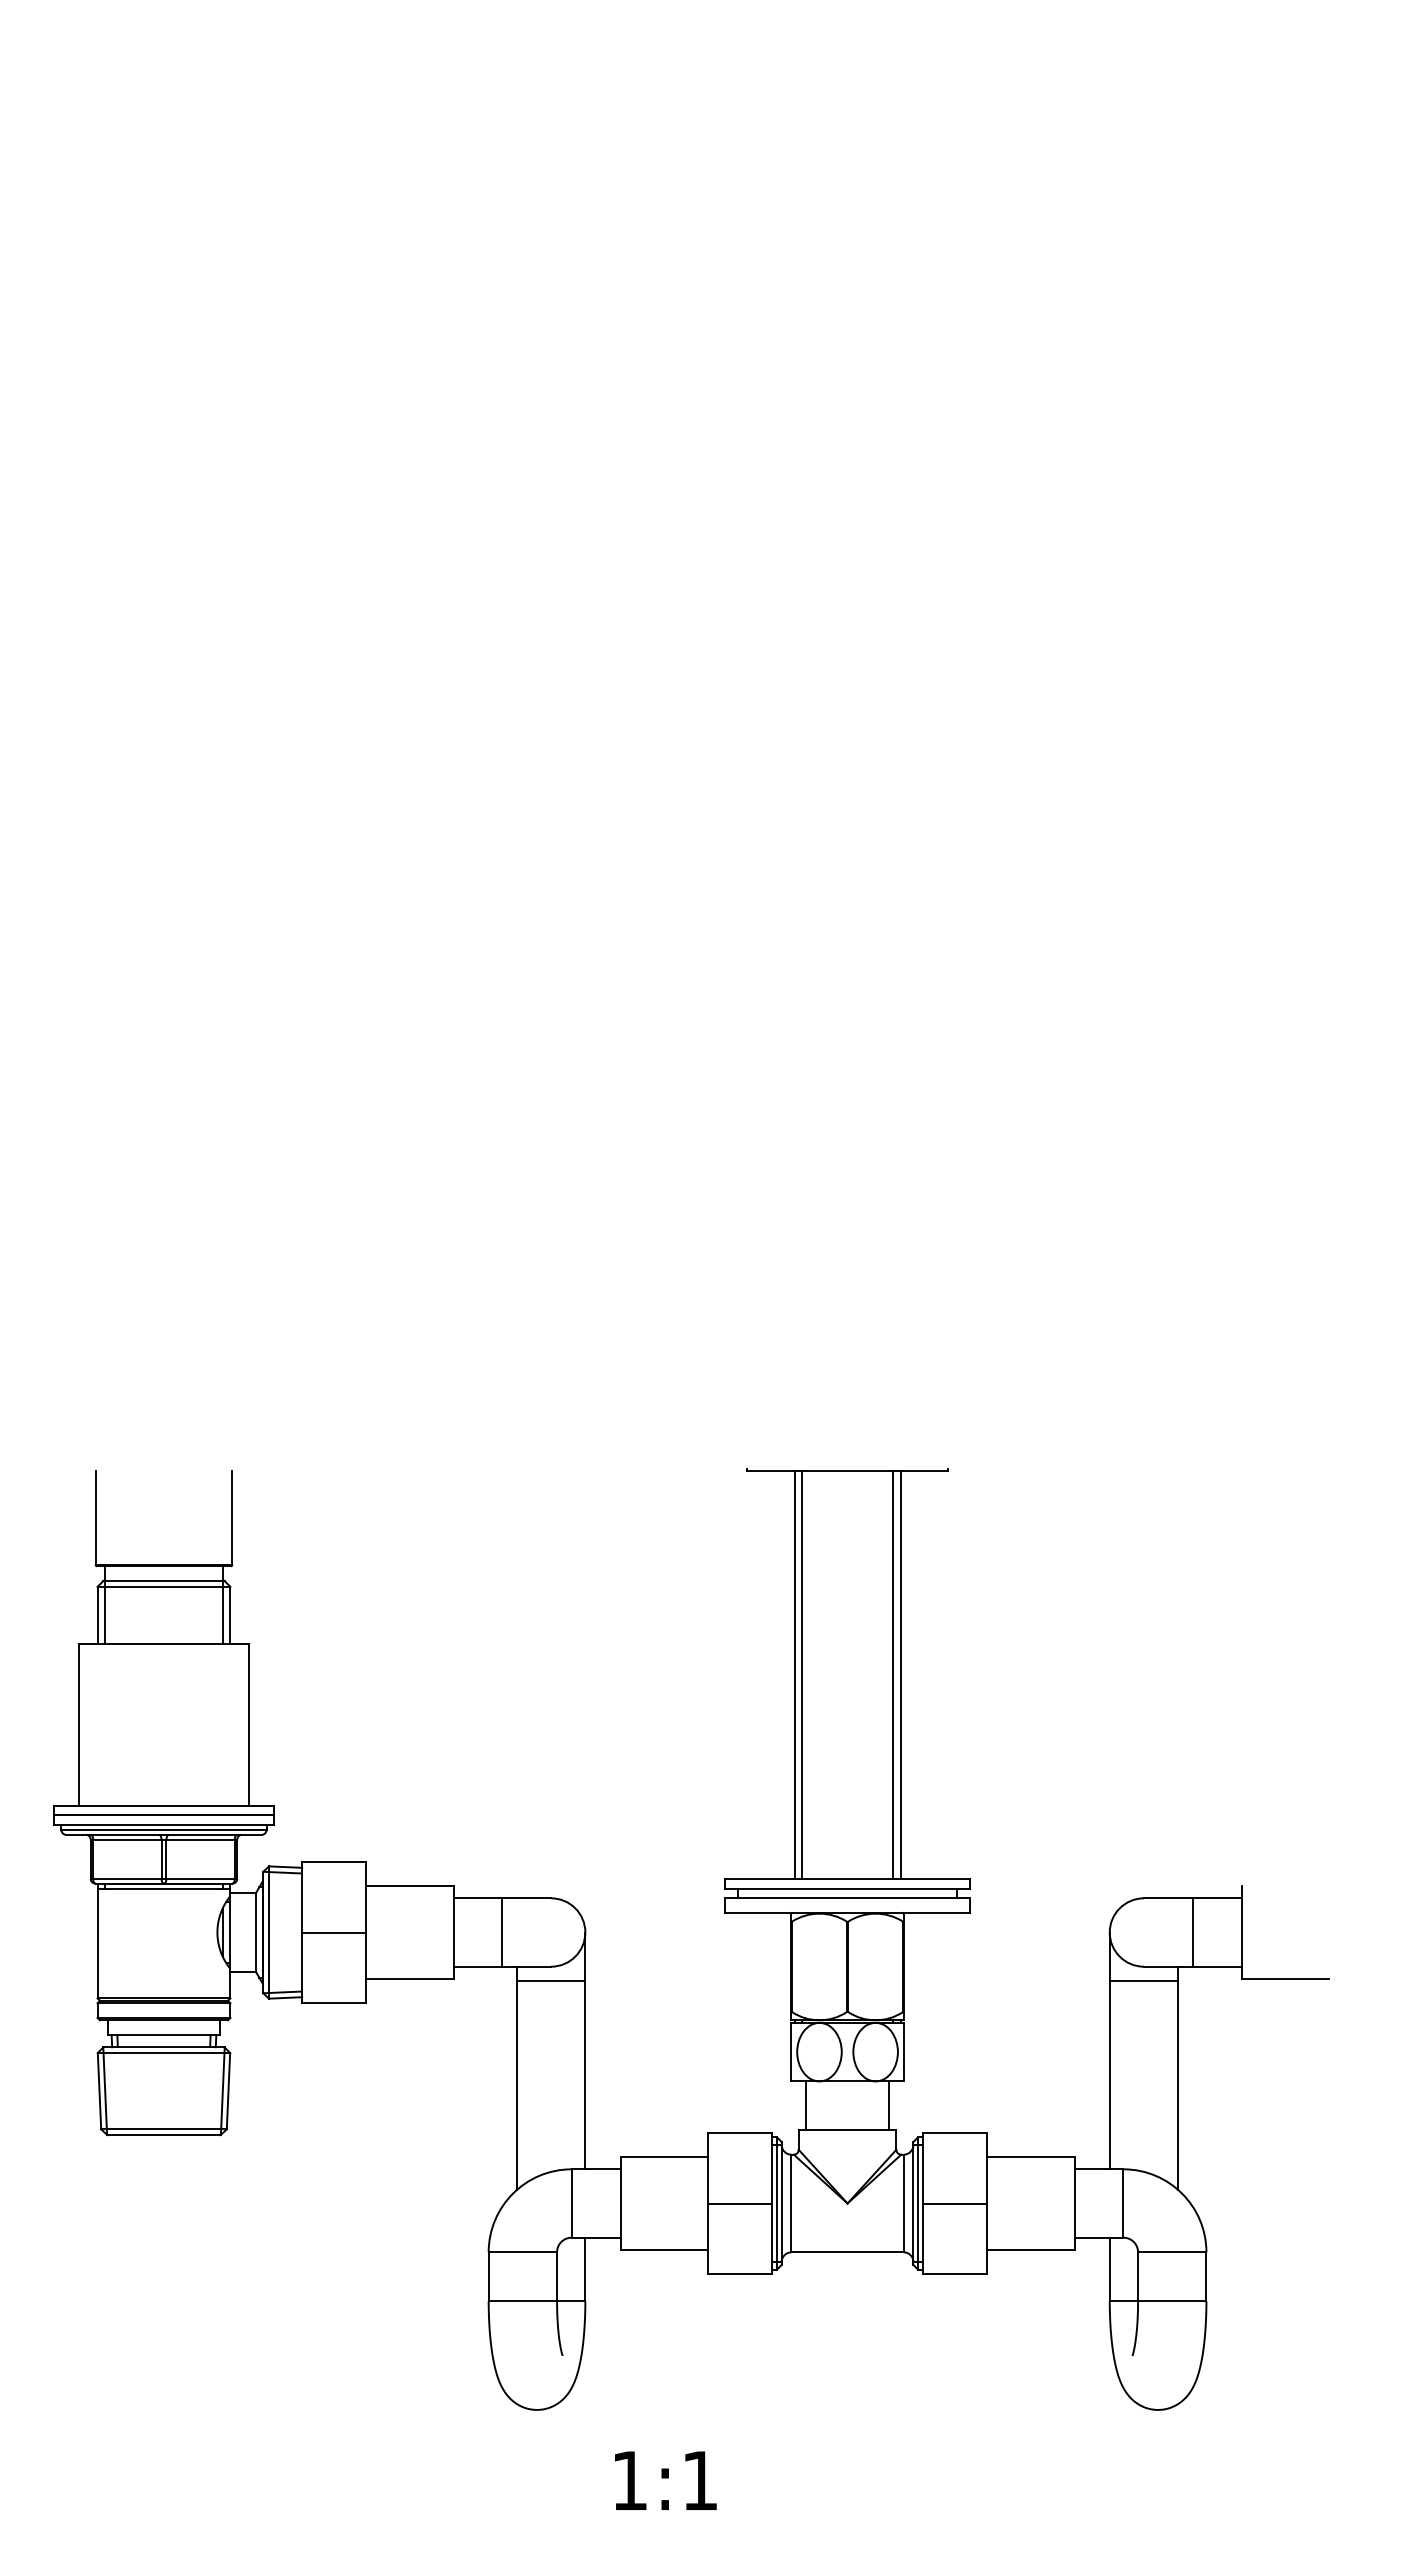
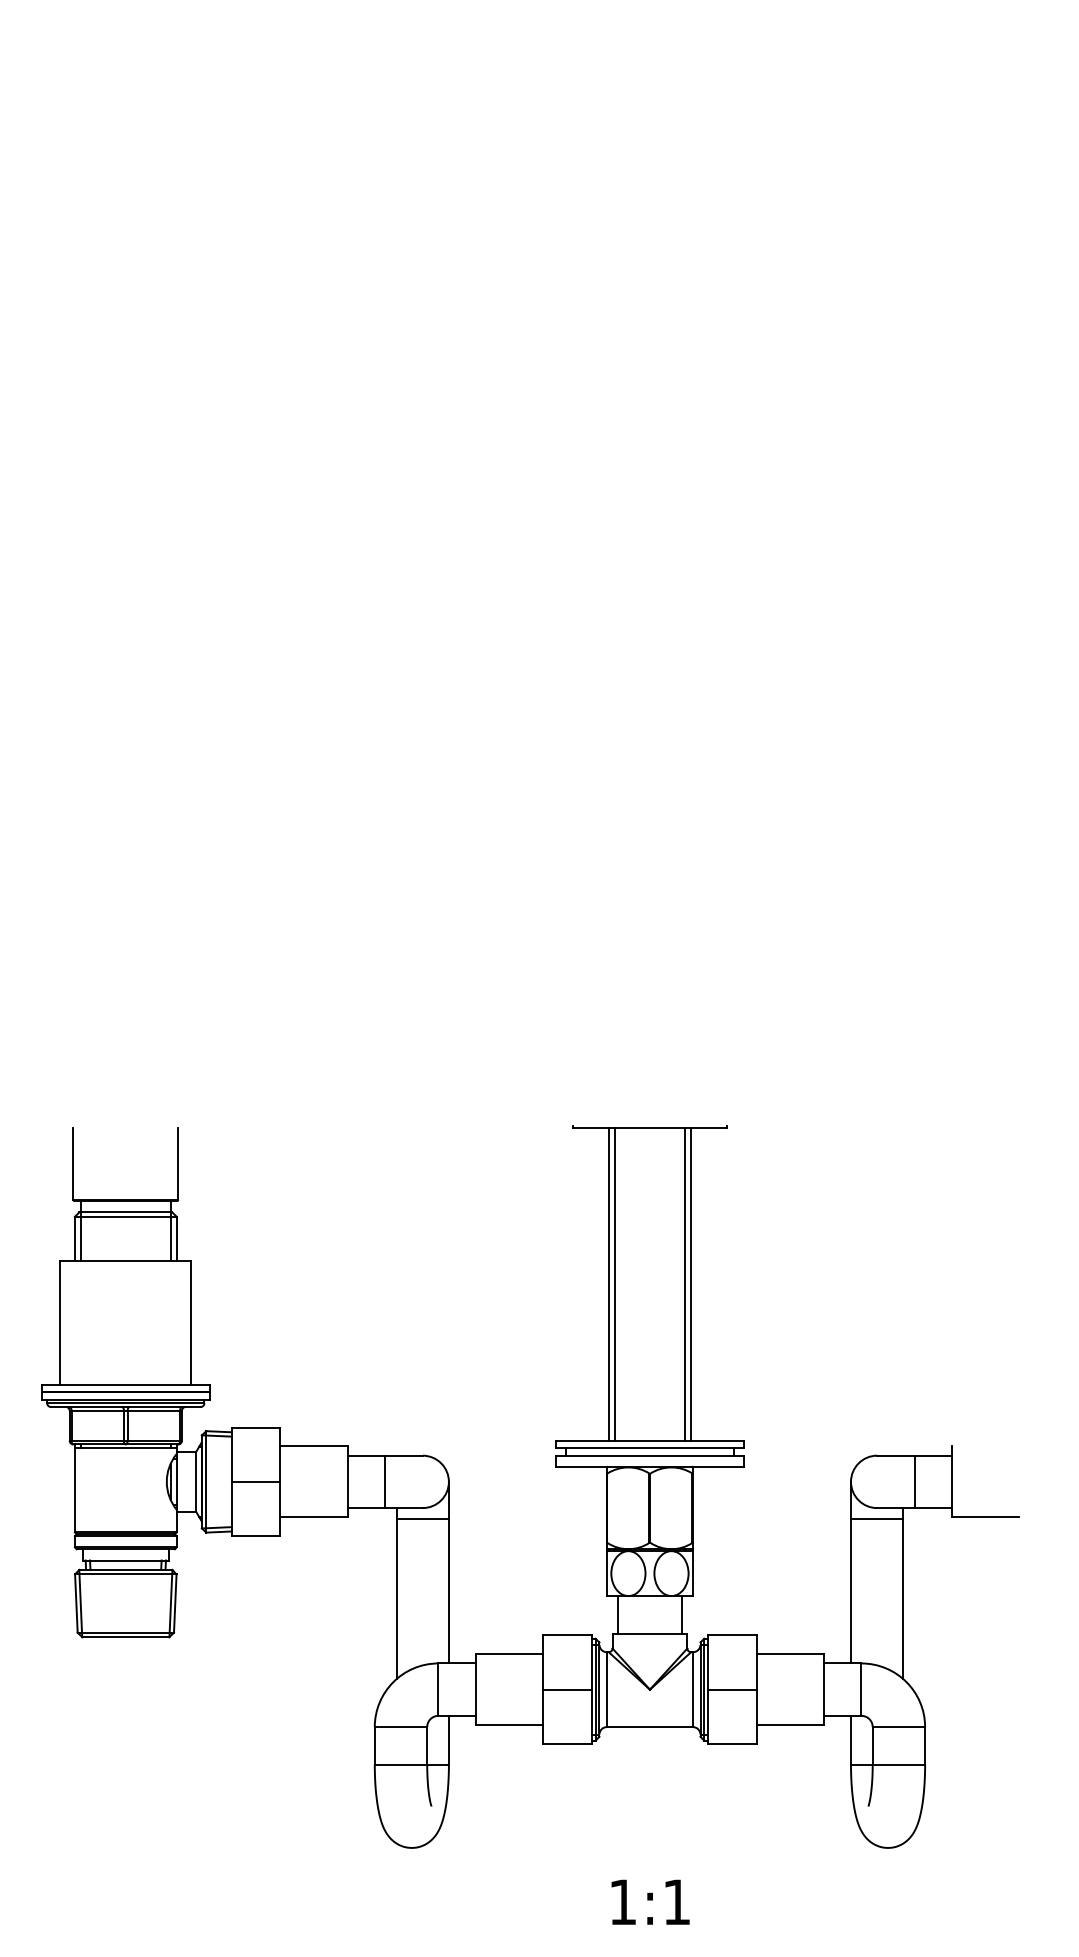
text: (665, 2479) -> (650, 1901), moved

